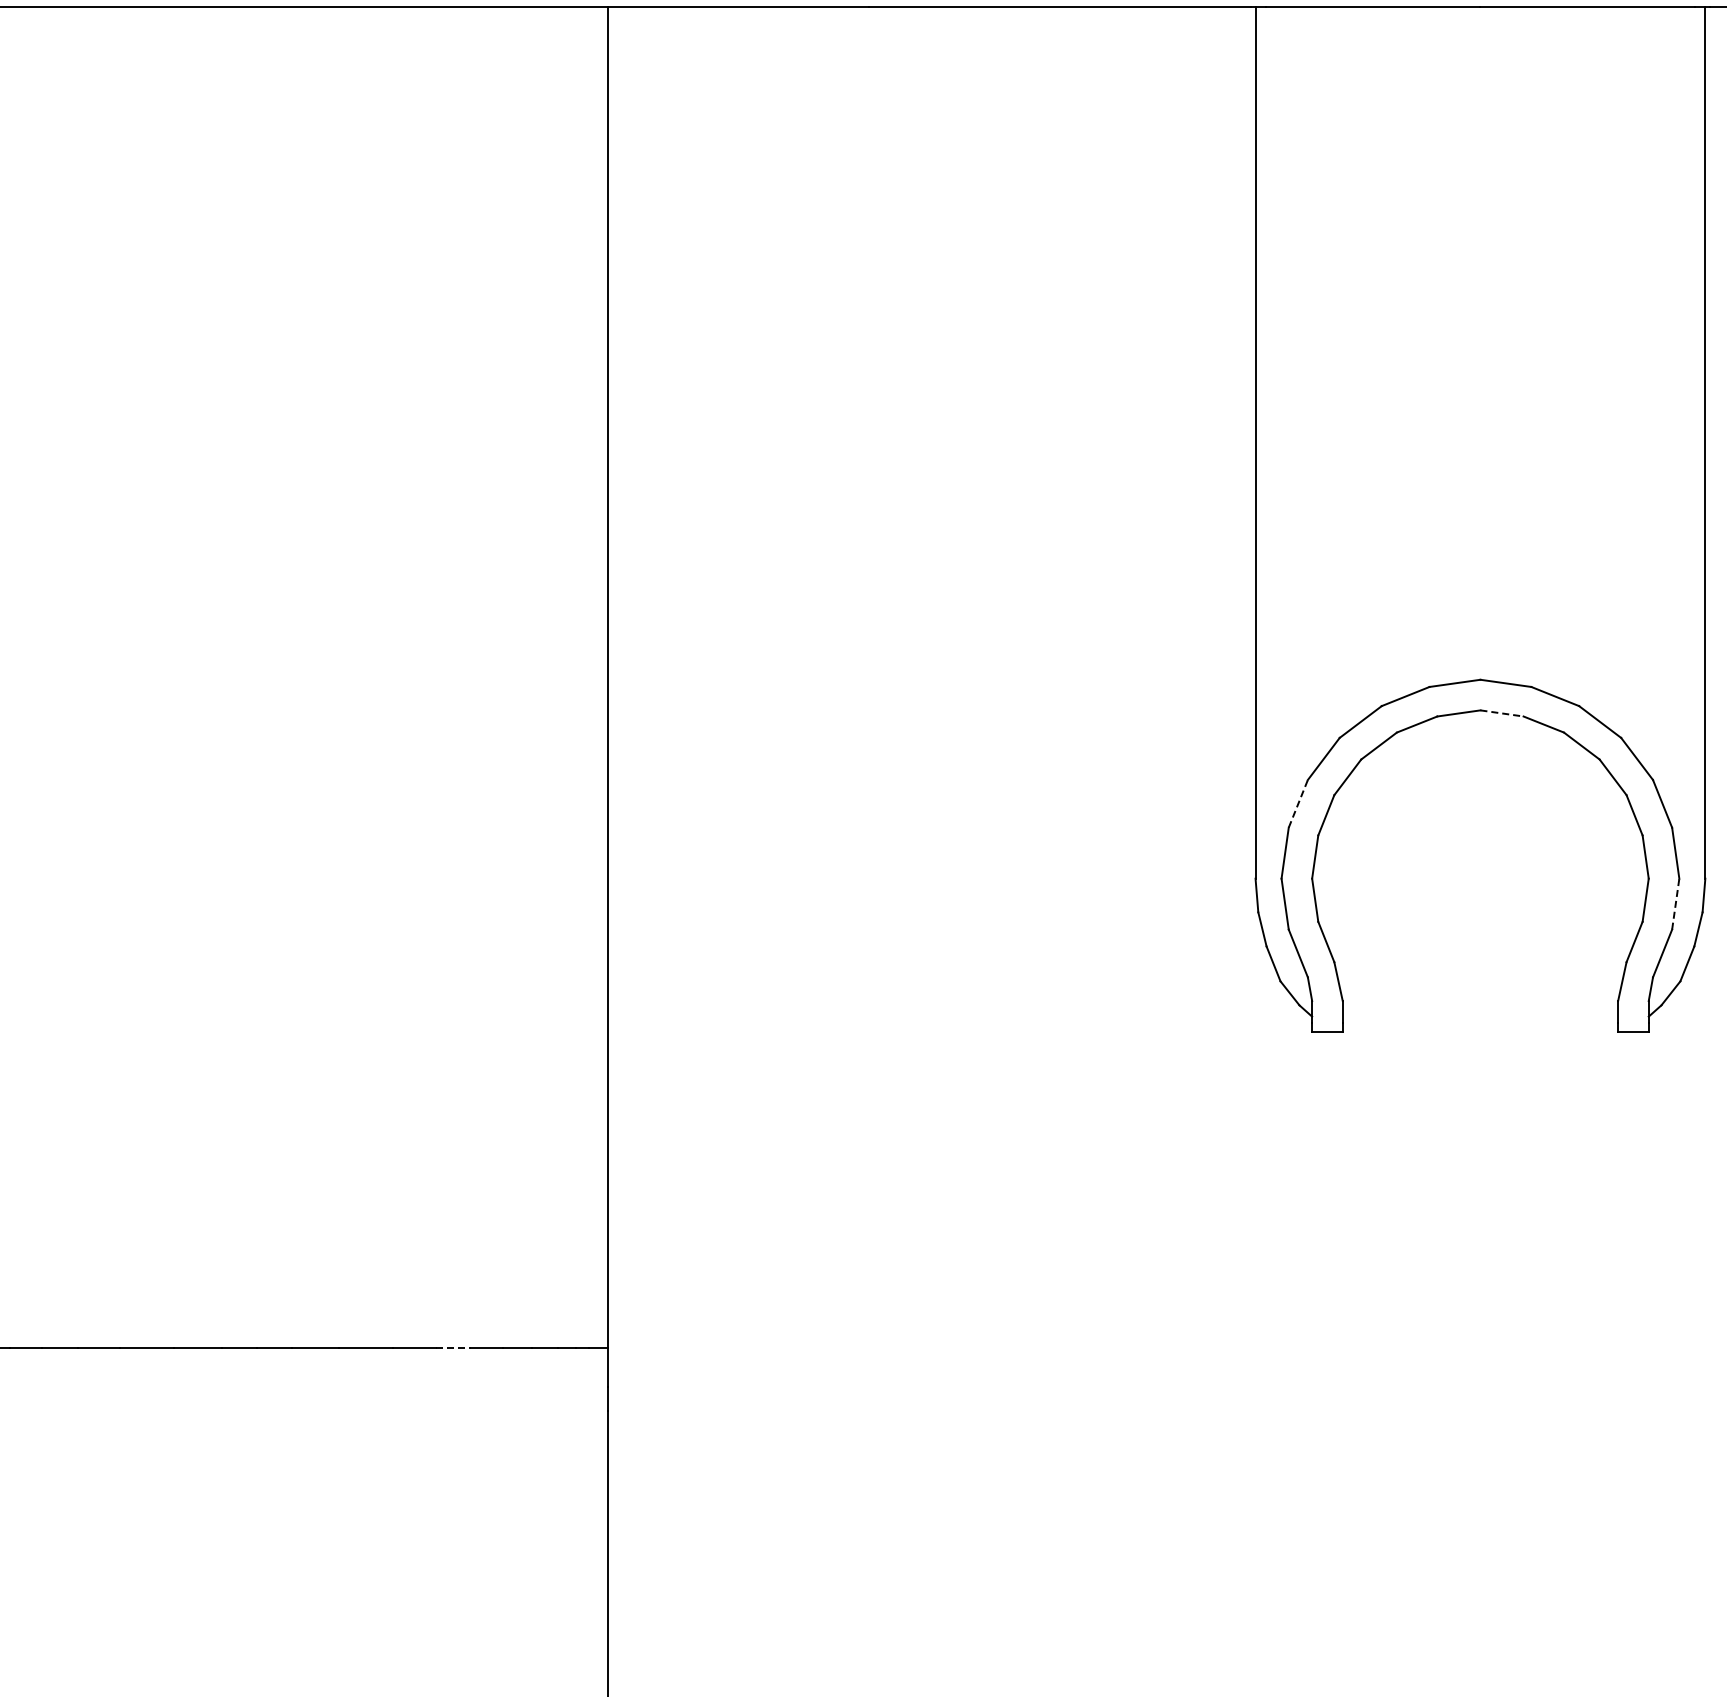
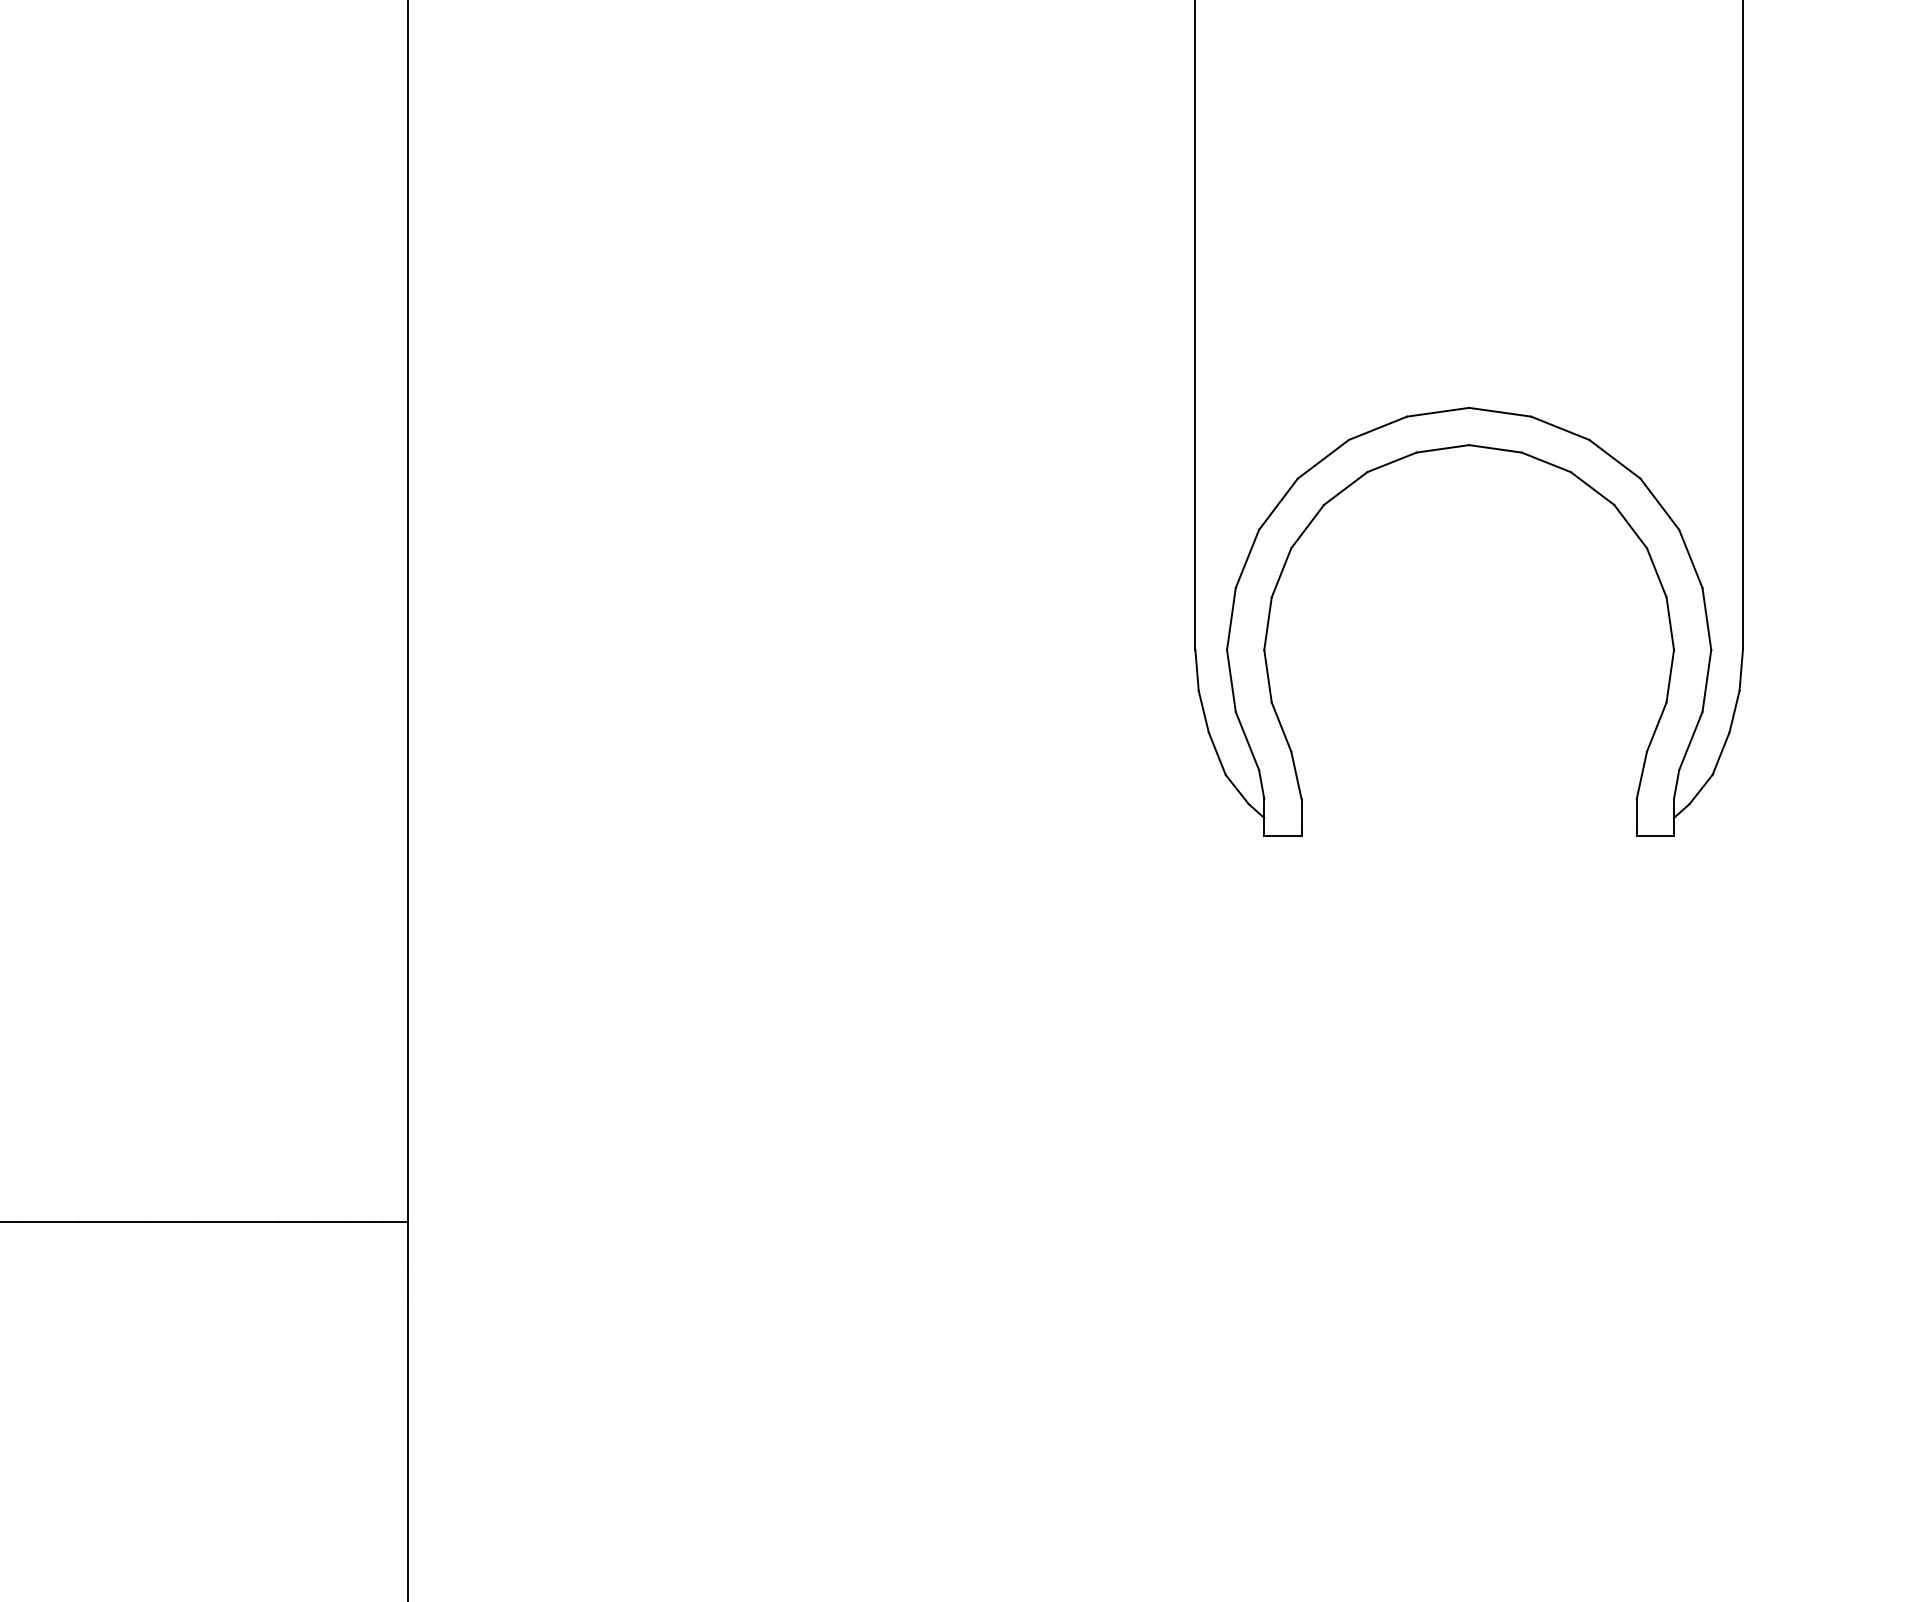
line: (1502, 713) -> (1495, 448), dashed -> solid
line: (1298, 803) -> (1247, 558), dashed -> solid
line: (1675, 904) -> (1706, 681), dashed -> solid
line: (453, 1348) -> (219, 1221), dashed -> solid

